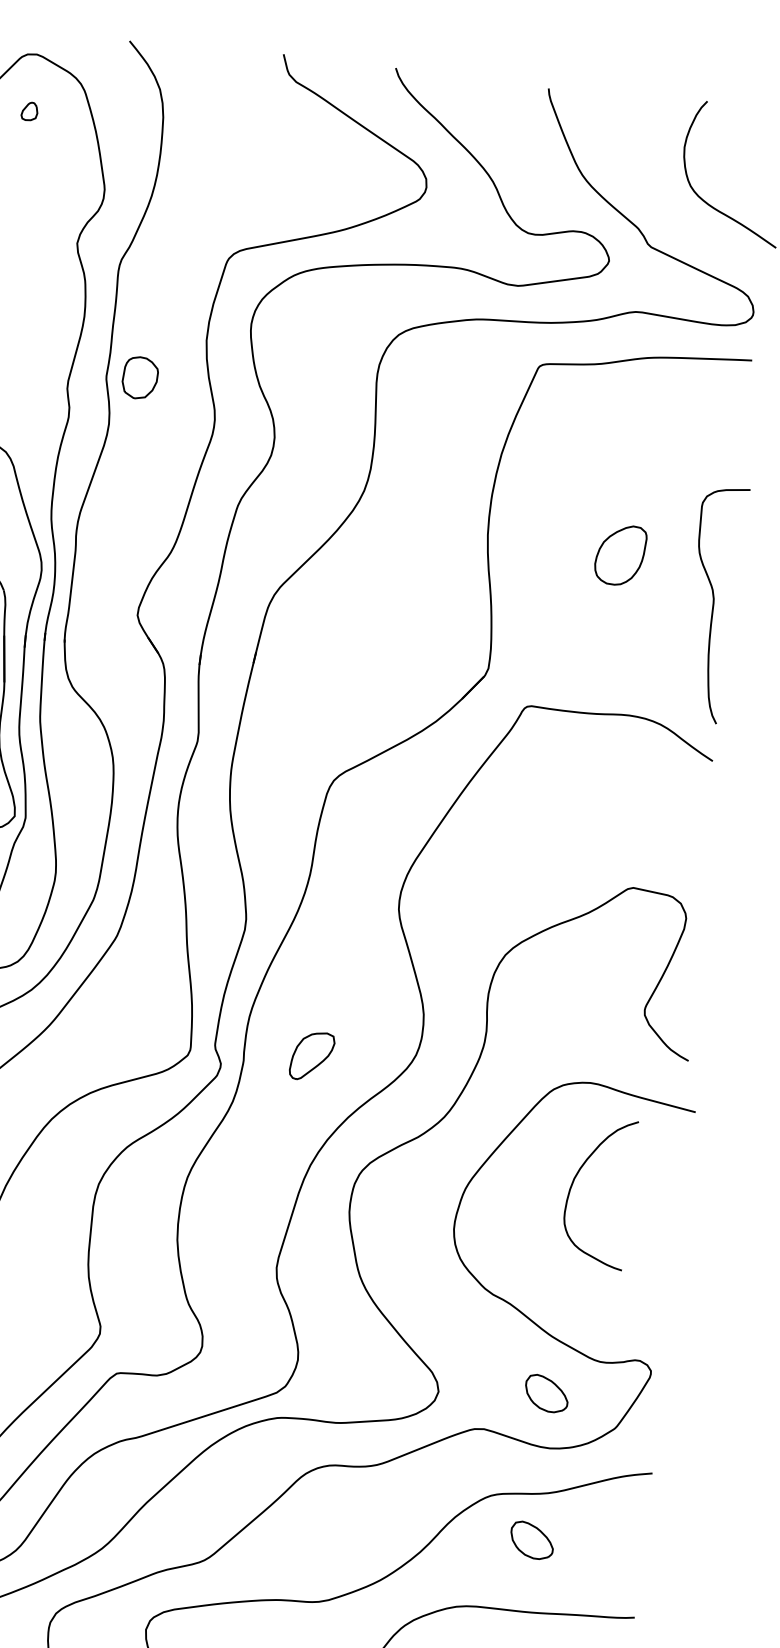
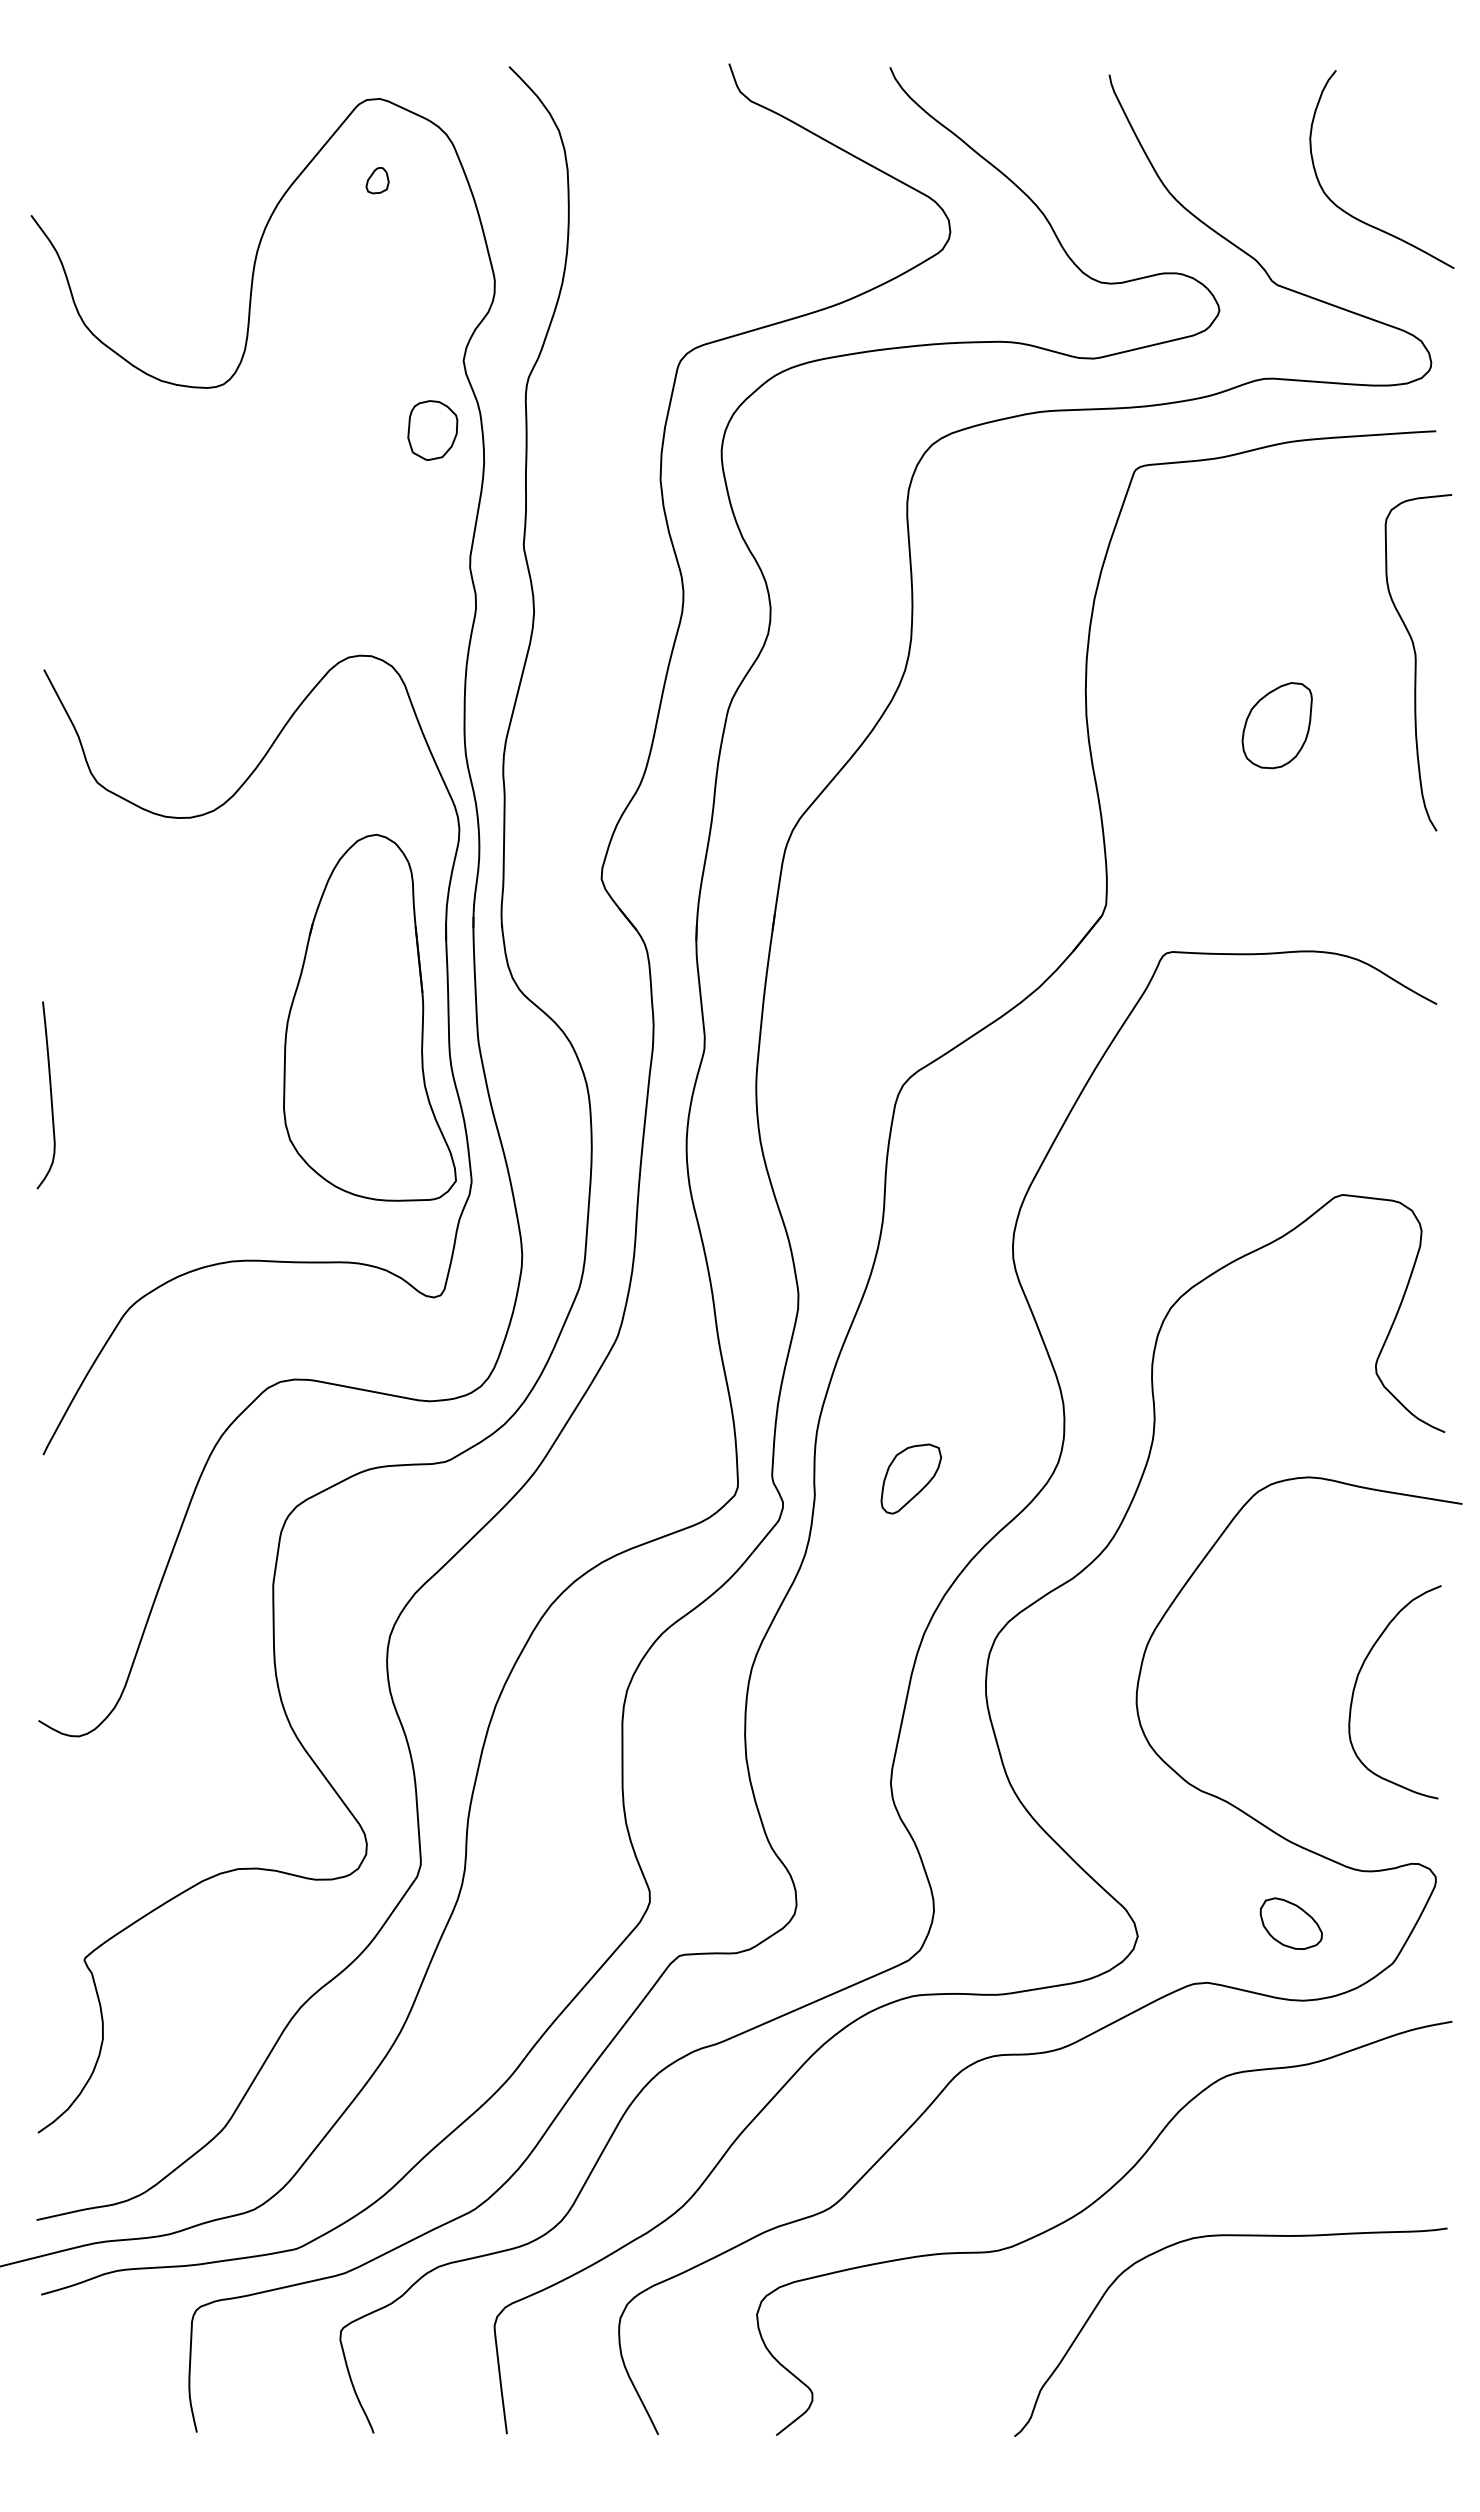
part: (140, 378) -> (432, 430), moved
curve: (713, 604) -> (1416, 662), moved
curve: (573, 1183) -> (1357, 1681), moved
part: (531, 1540) -> (1290, 2133), removed

